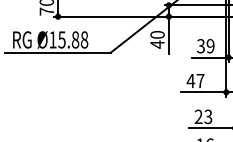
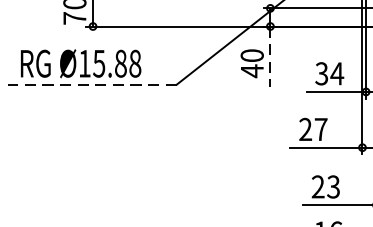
line: (168, 35) -> (269, 56), solid -> dashed
text: (210, 46) -> (337, 74), 39 -> 34
line: (57, 52) -> (91, 83), solid -> dashed
text: (190, 80) -> (305, 128), 47 -> 27

